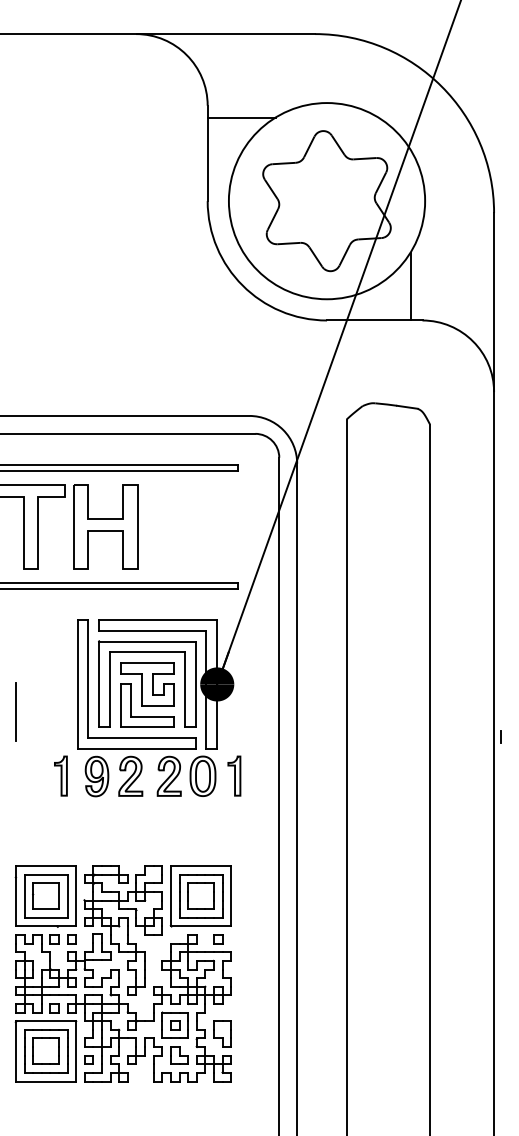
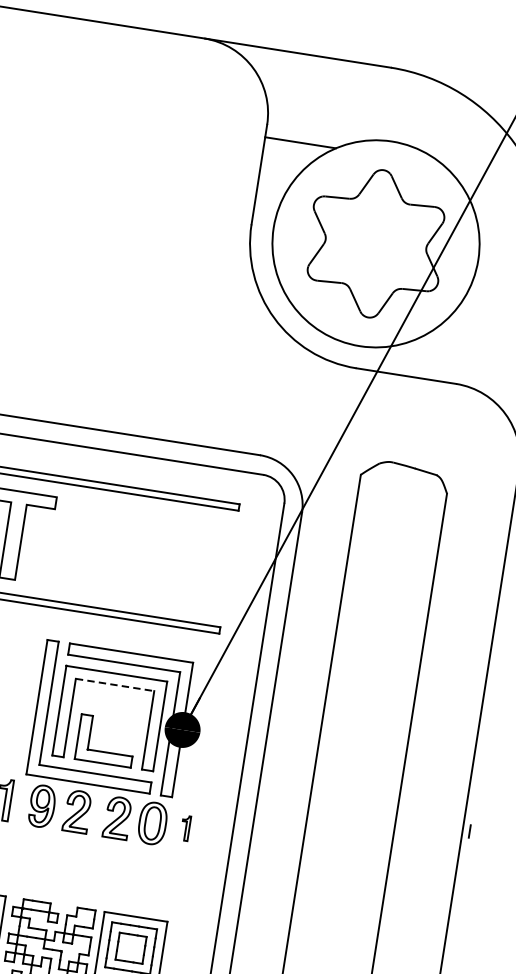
line: (410, 286) -> (449, 346), removed
part: (105, 526) -> (91, 546), removed
line: (147, 652) -> (115, 685), solid -> dashed
part: (147, 684) -> (109, 718), removed
part: (234, 775) -> (185, 827), size x0.6

